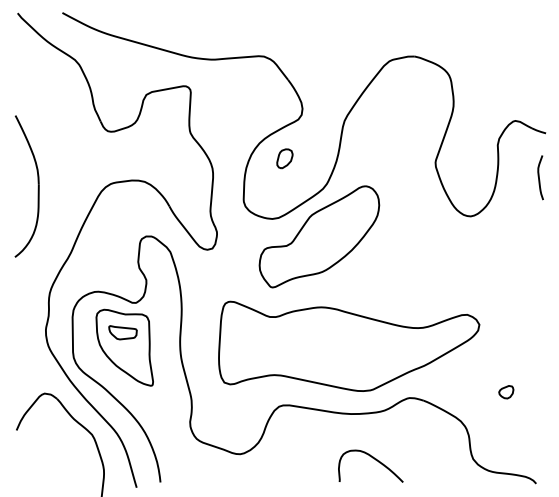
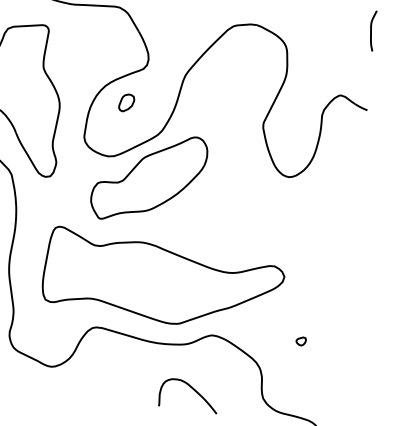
curve: (539, 177) -> (371, 30), moved
part: (506, 391) -> (301, 340), size x0.71
curve: (375, 460) -> (194, 390), moved

